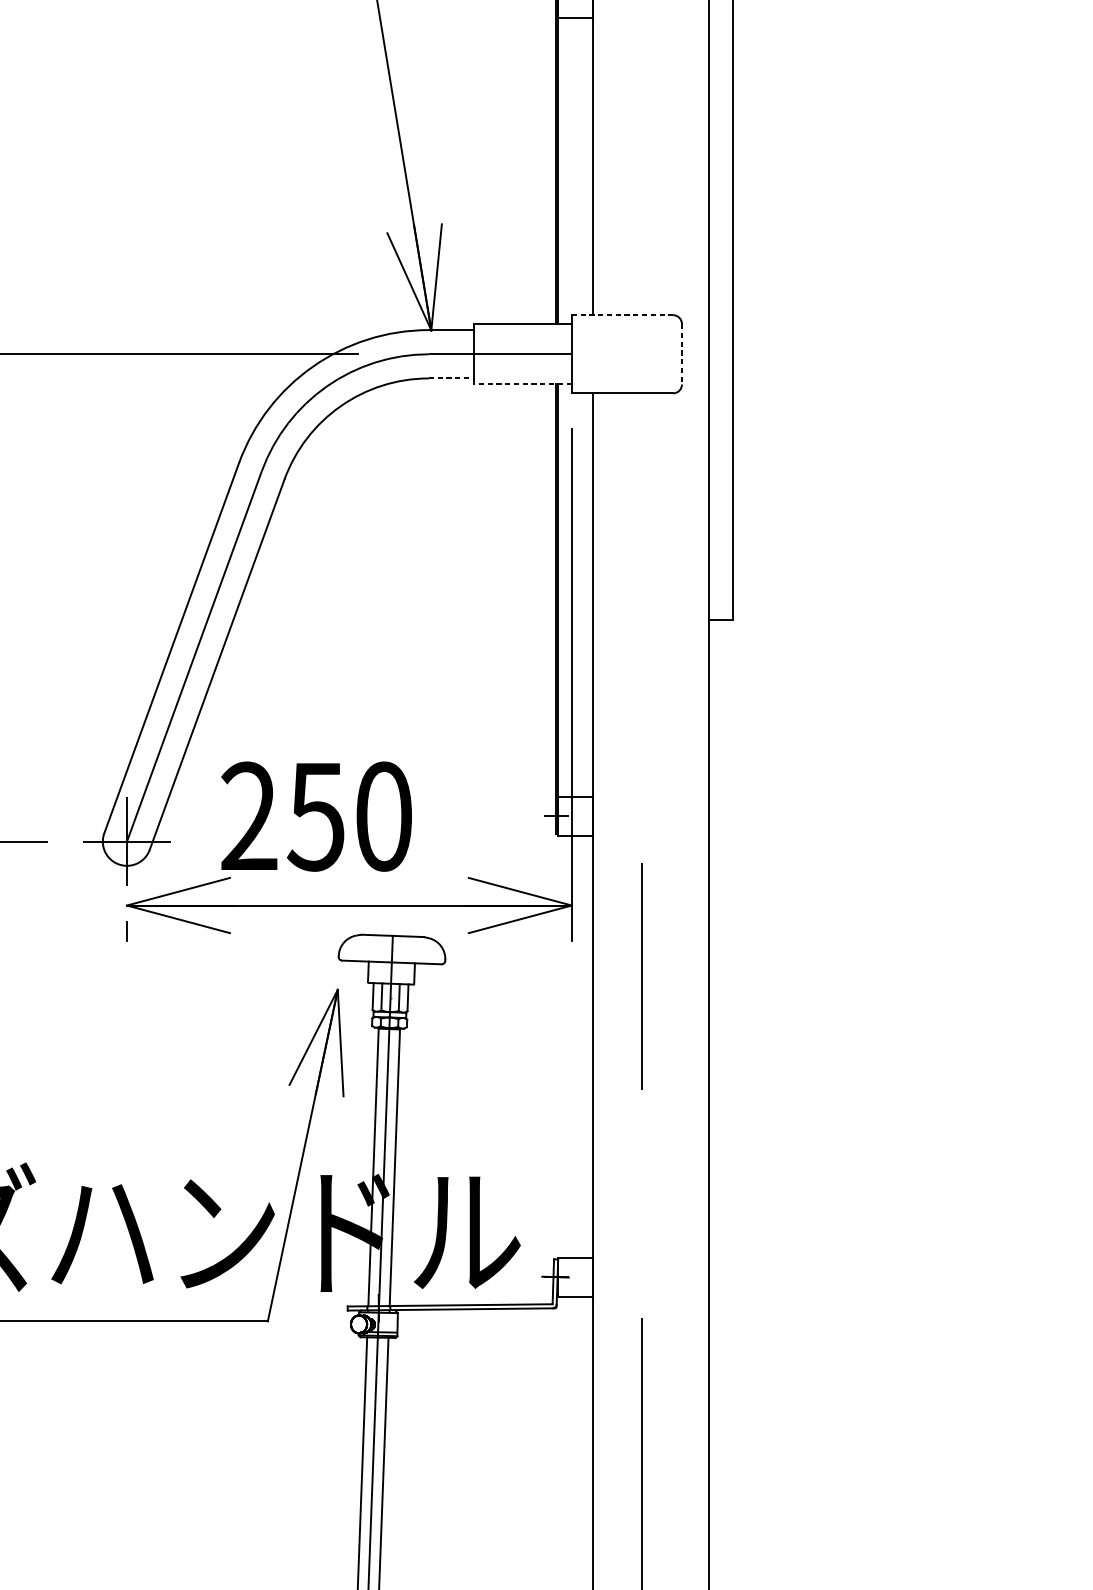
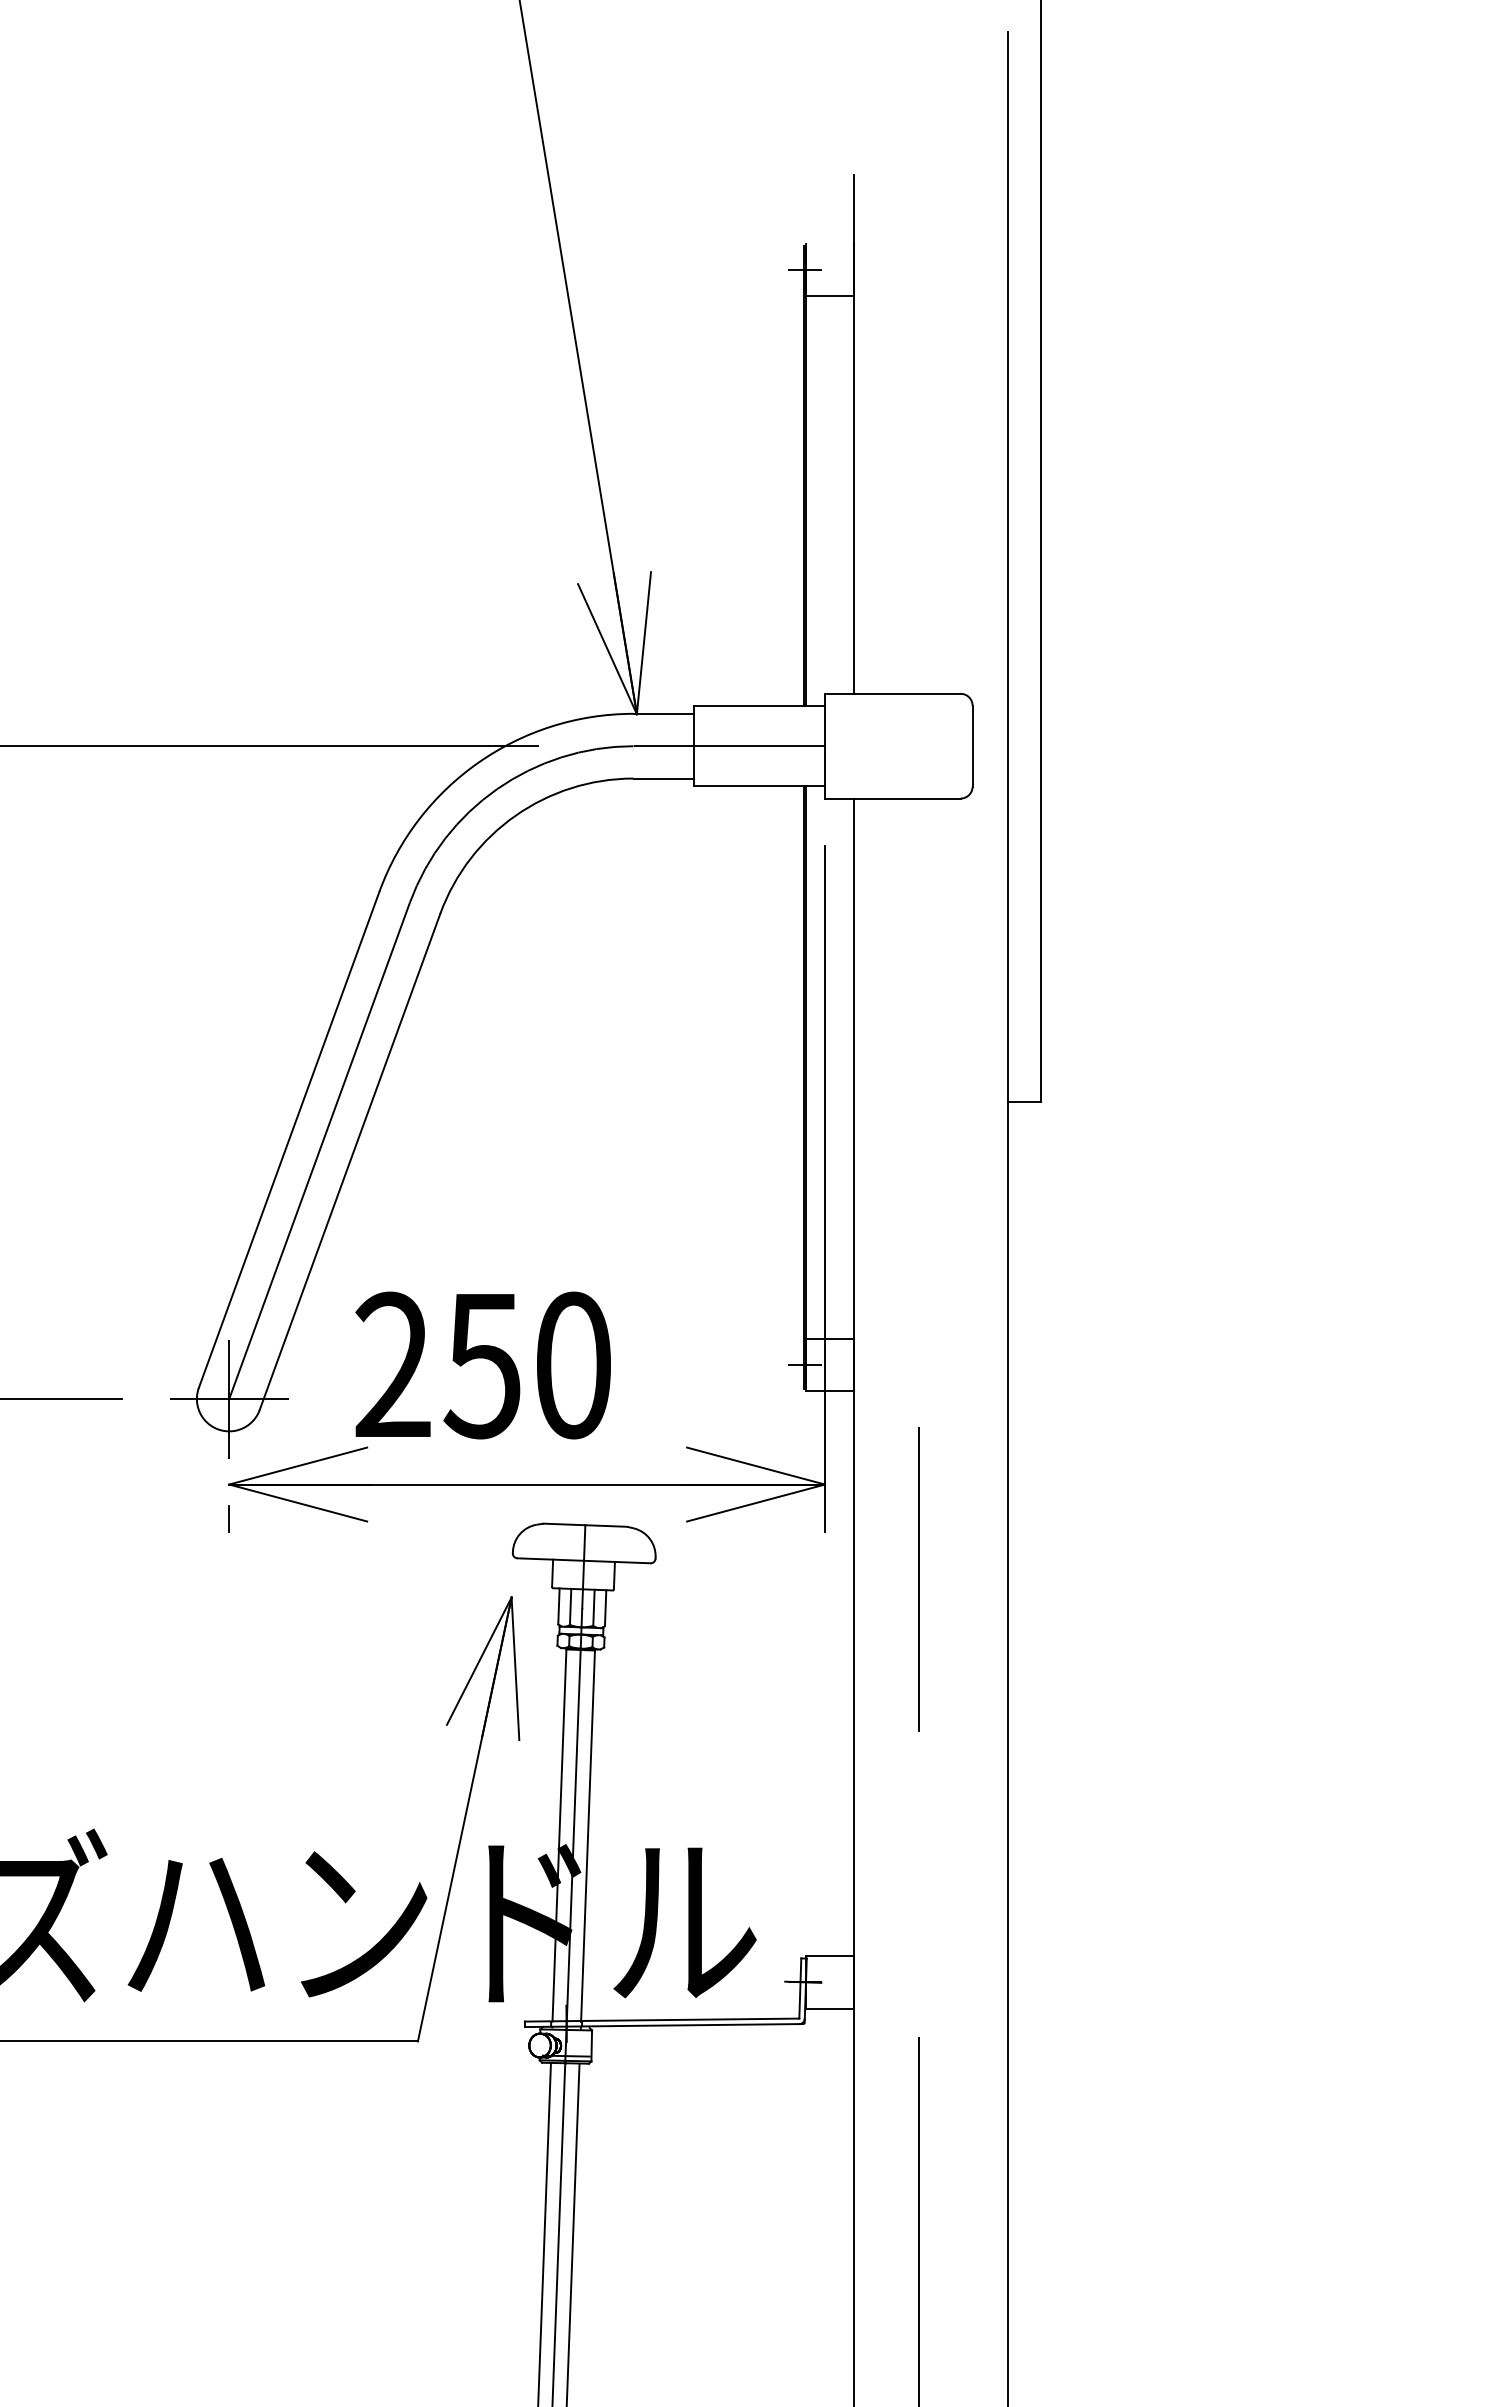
line: (622, 314) -> (892, 693), dashed -> solid
line: (681, 354) -> (972, 746), dashed -> solid
line: (451, 378) -> (664, 778), dashed -> solid
line: (522, 384) -> (759, 786), dashed -> solid

